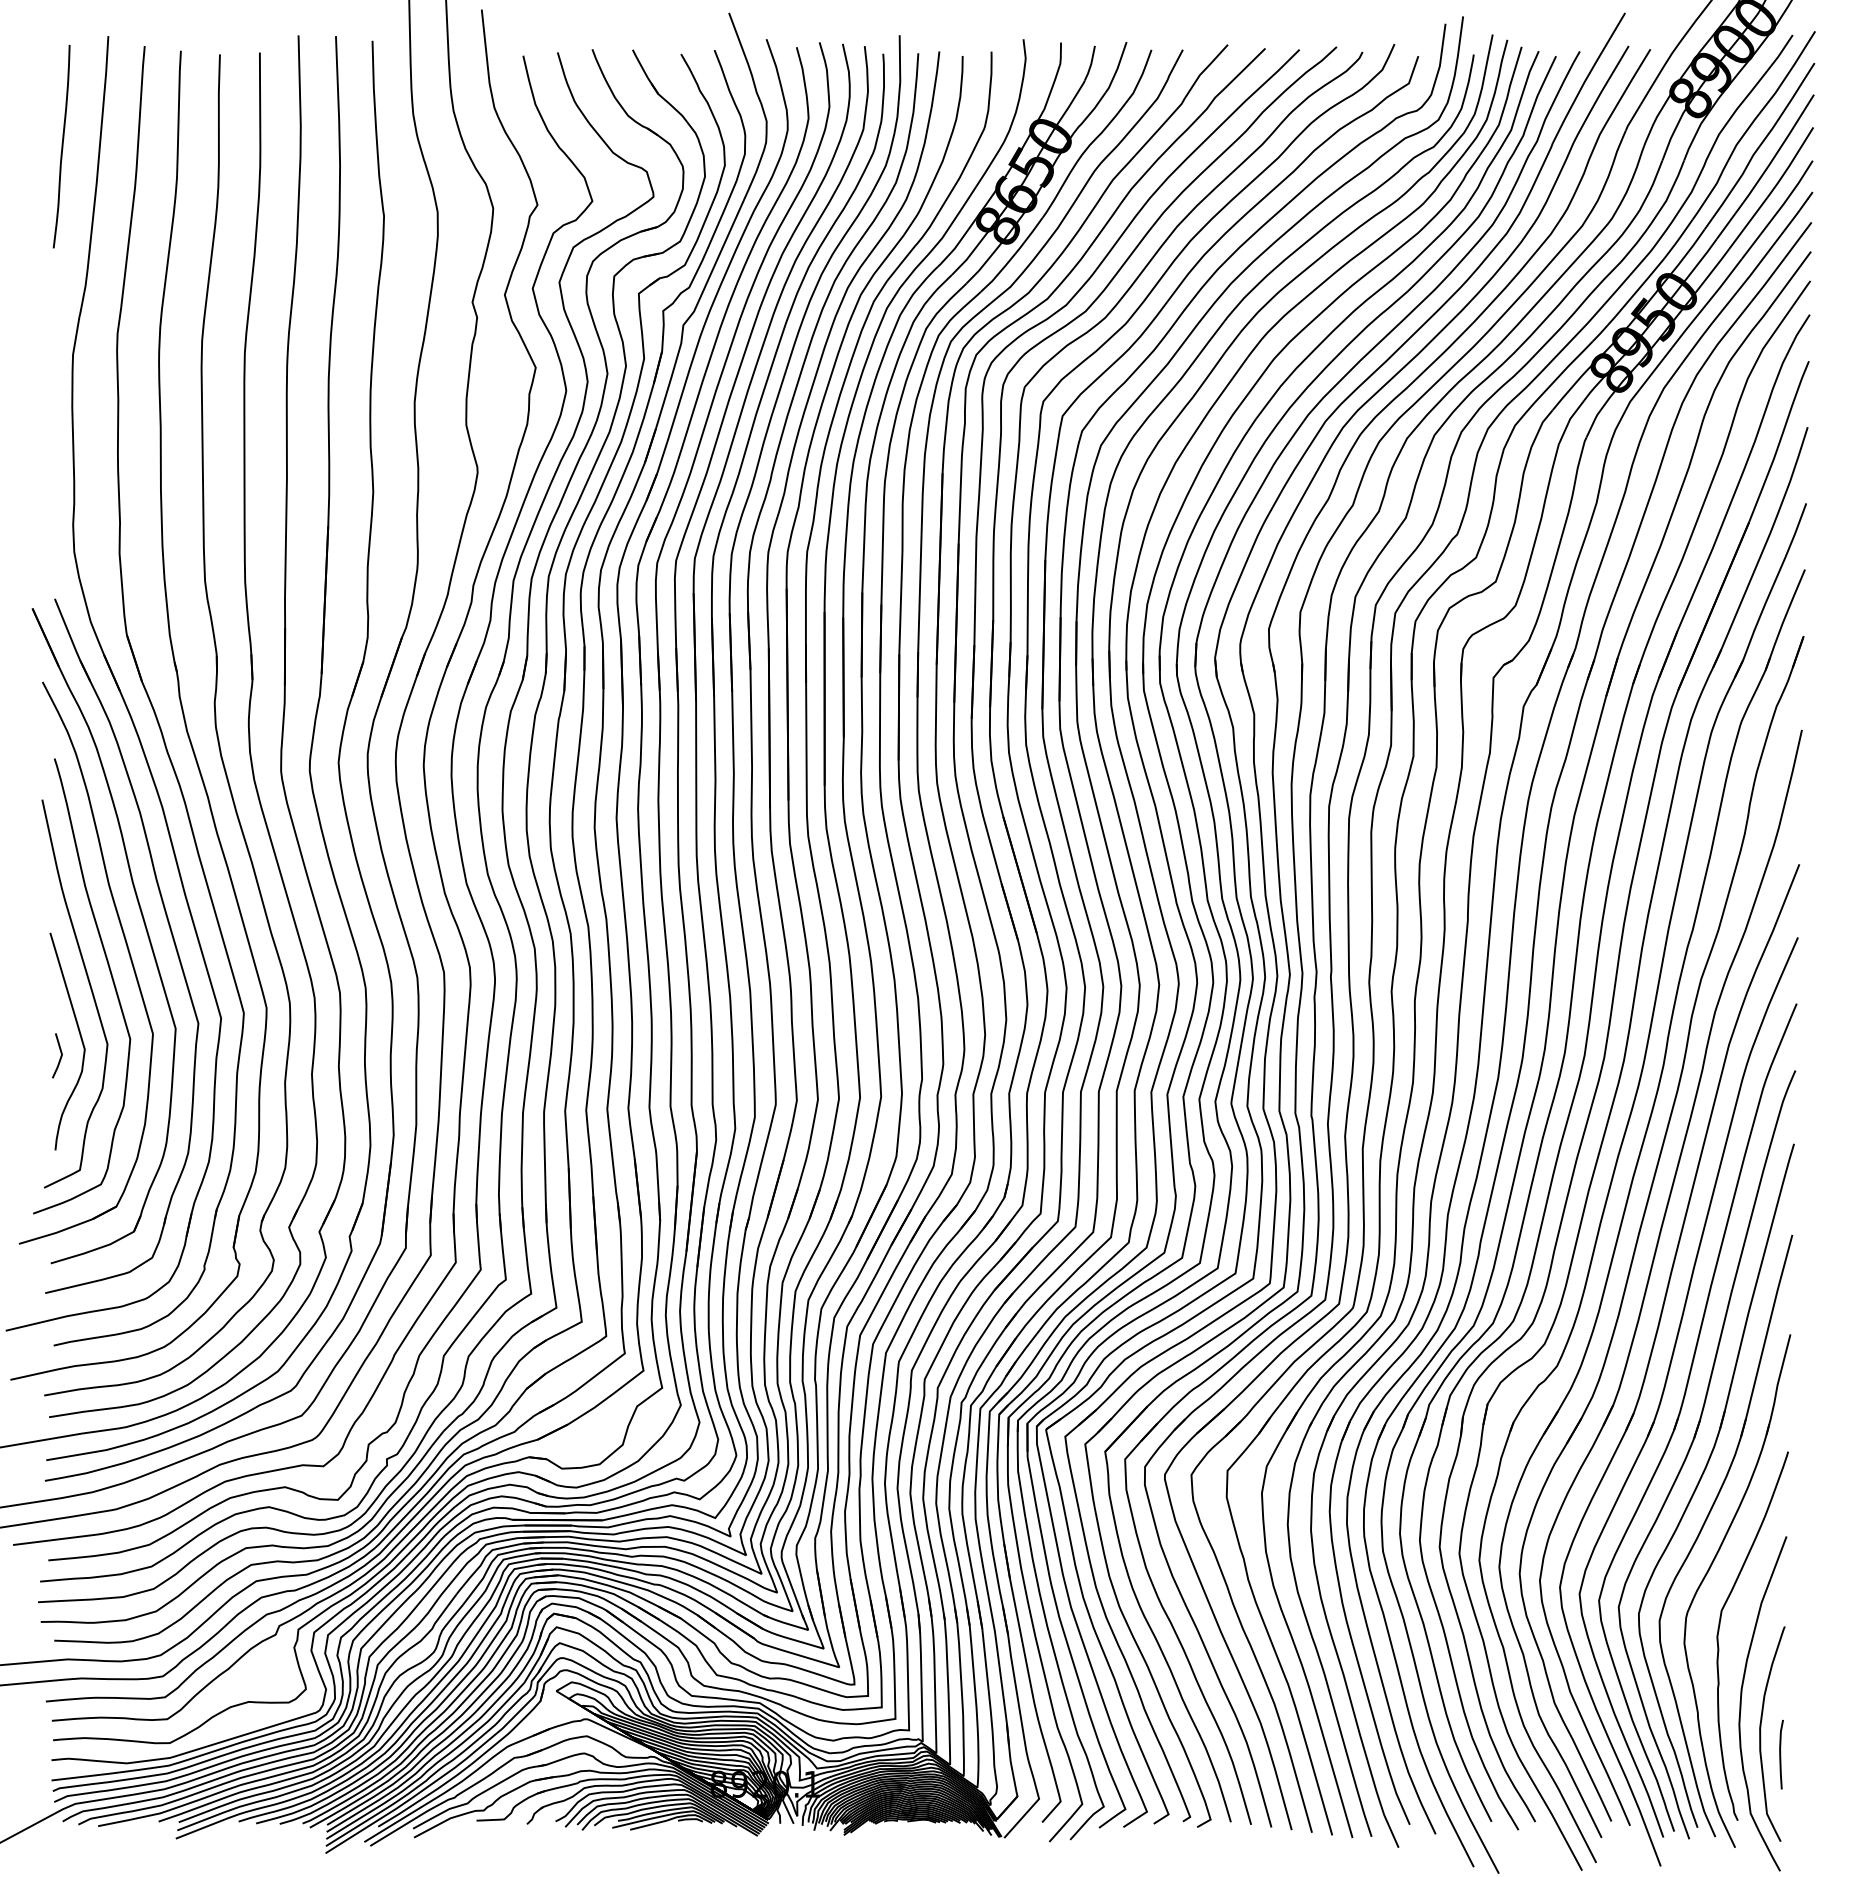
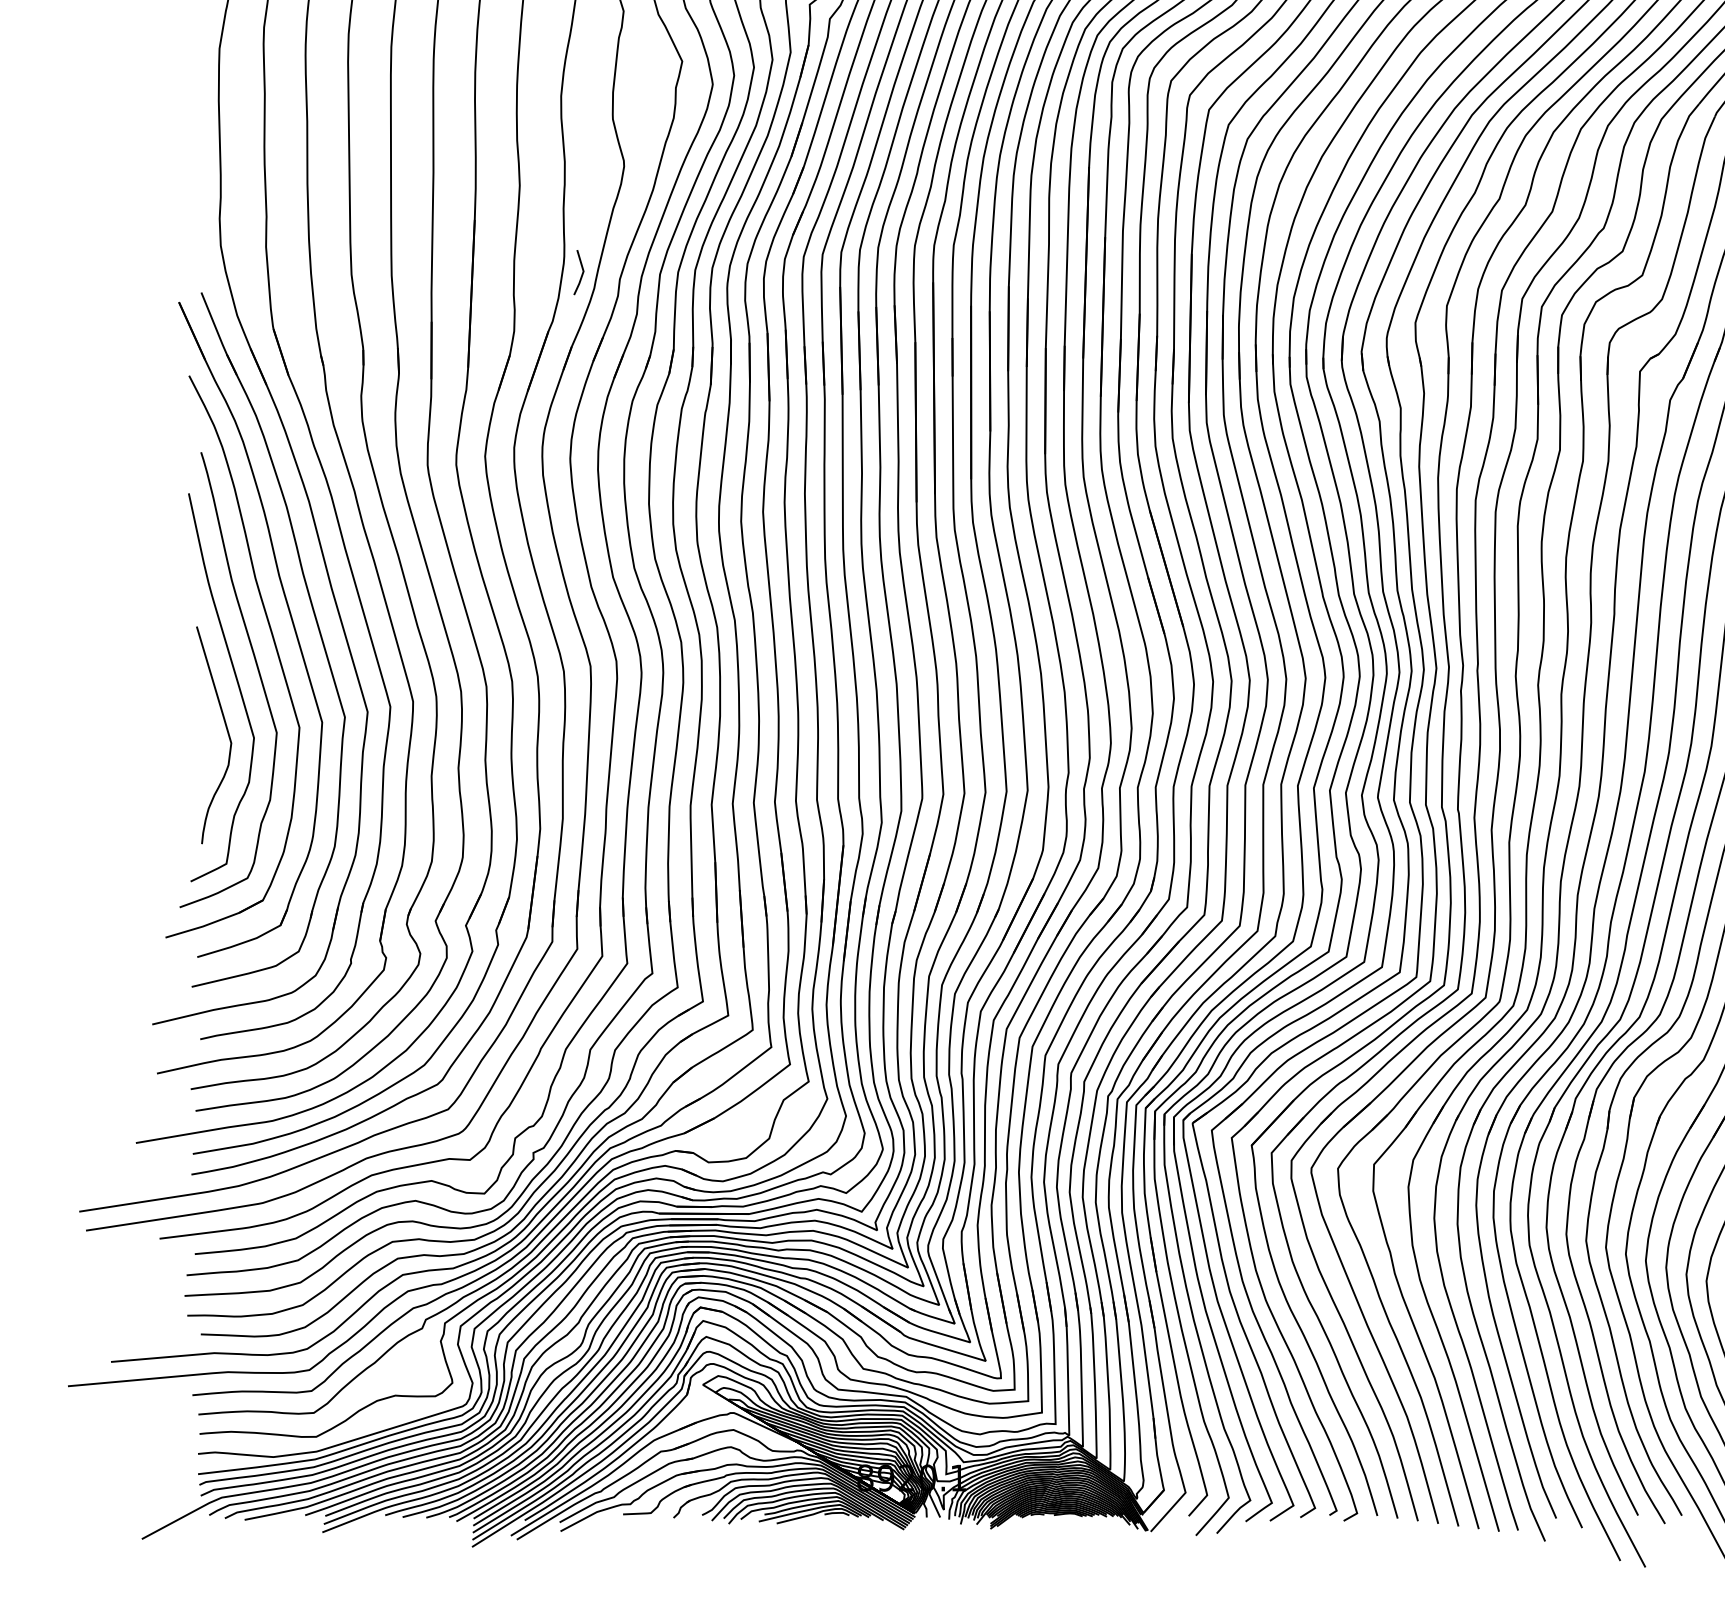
line: (60, 1055) -> (582, 272), moved

